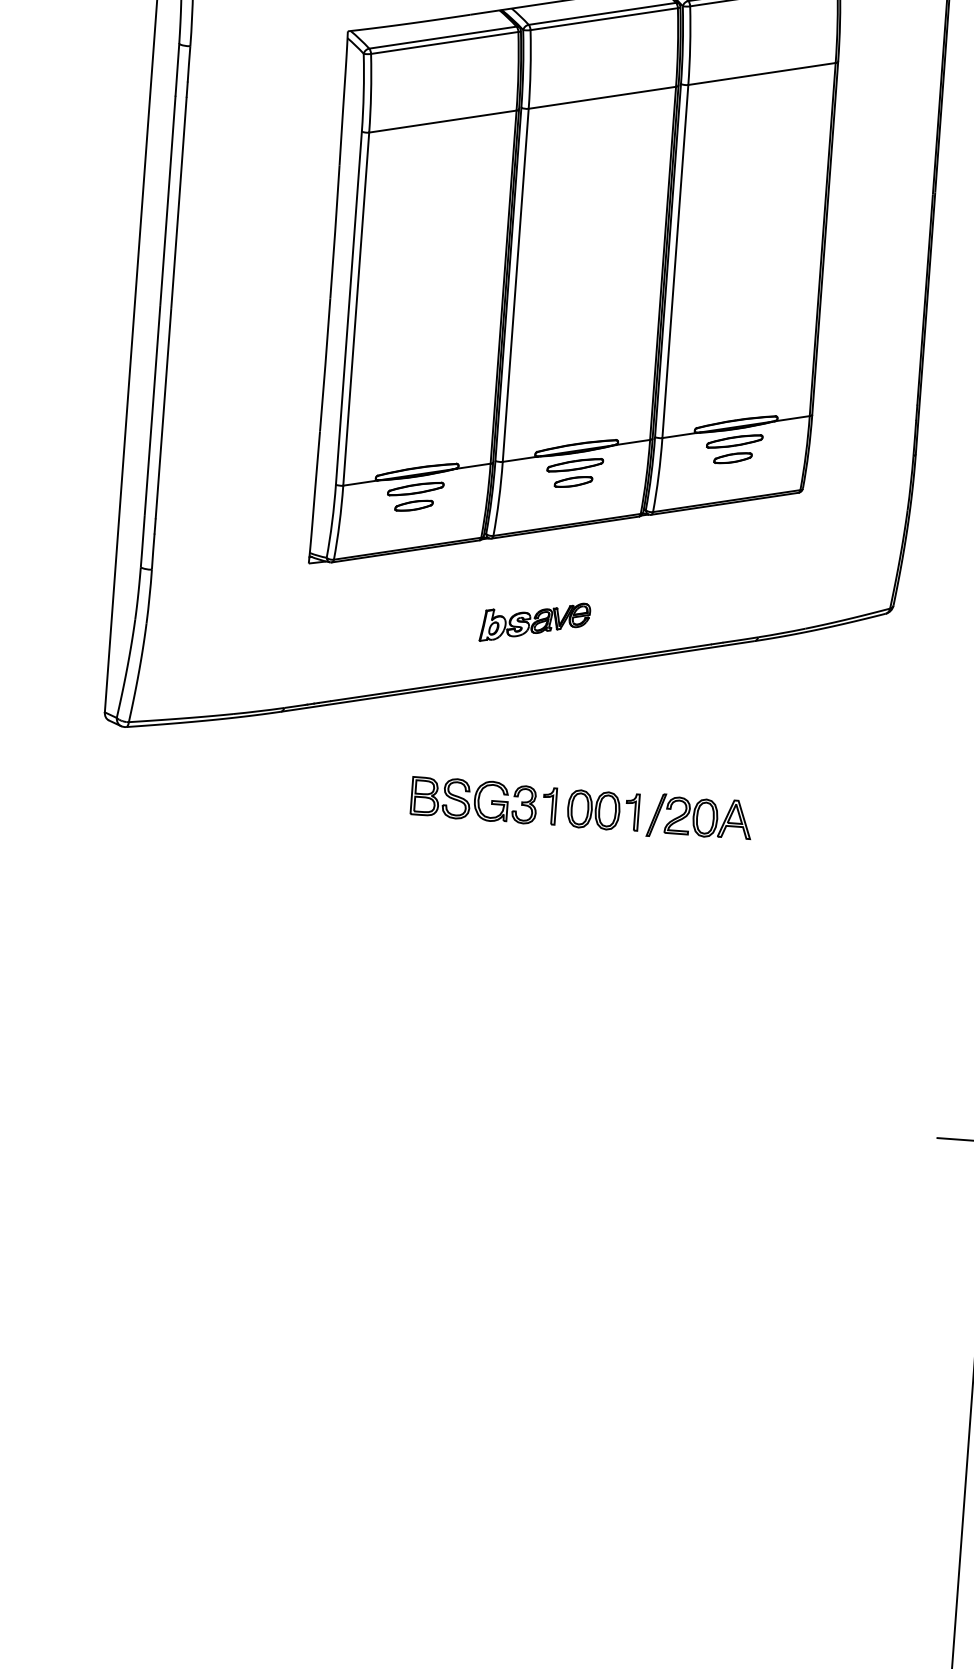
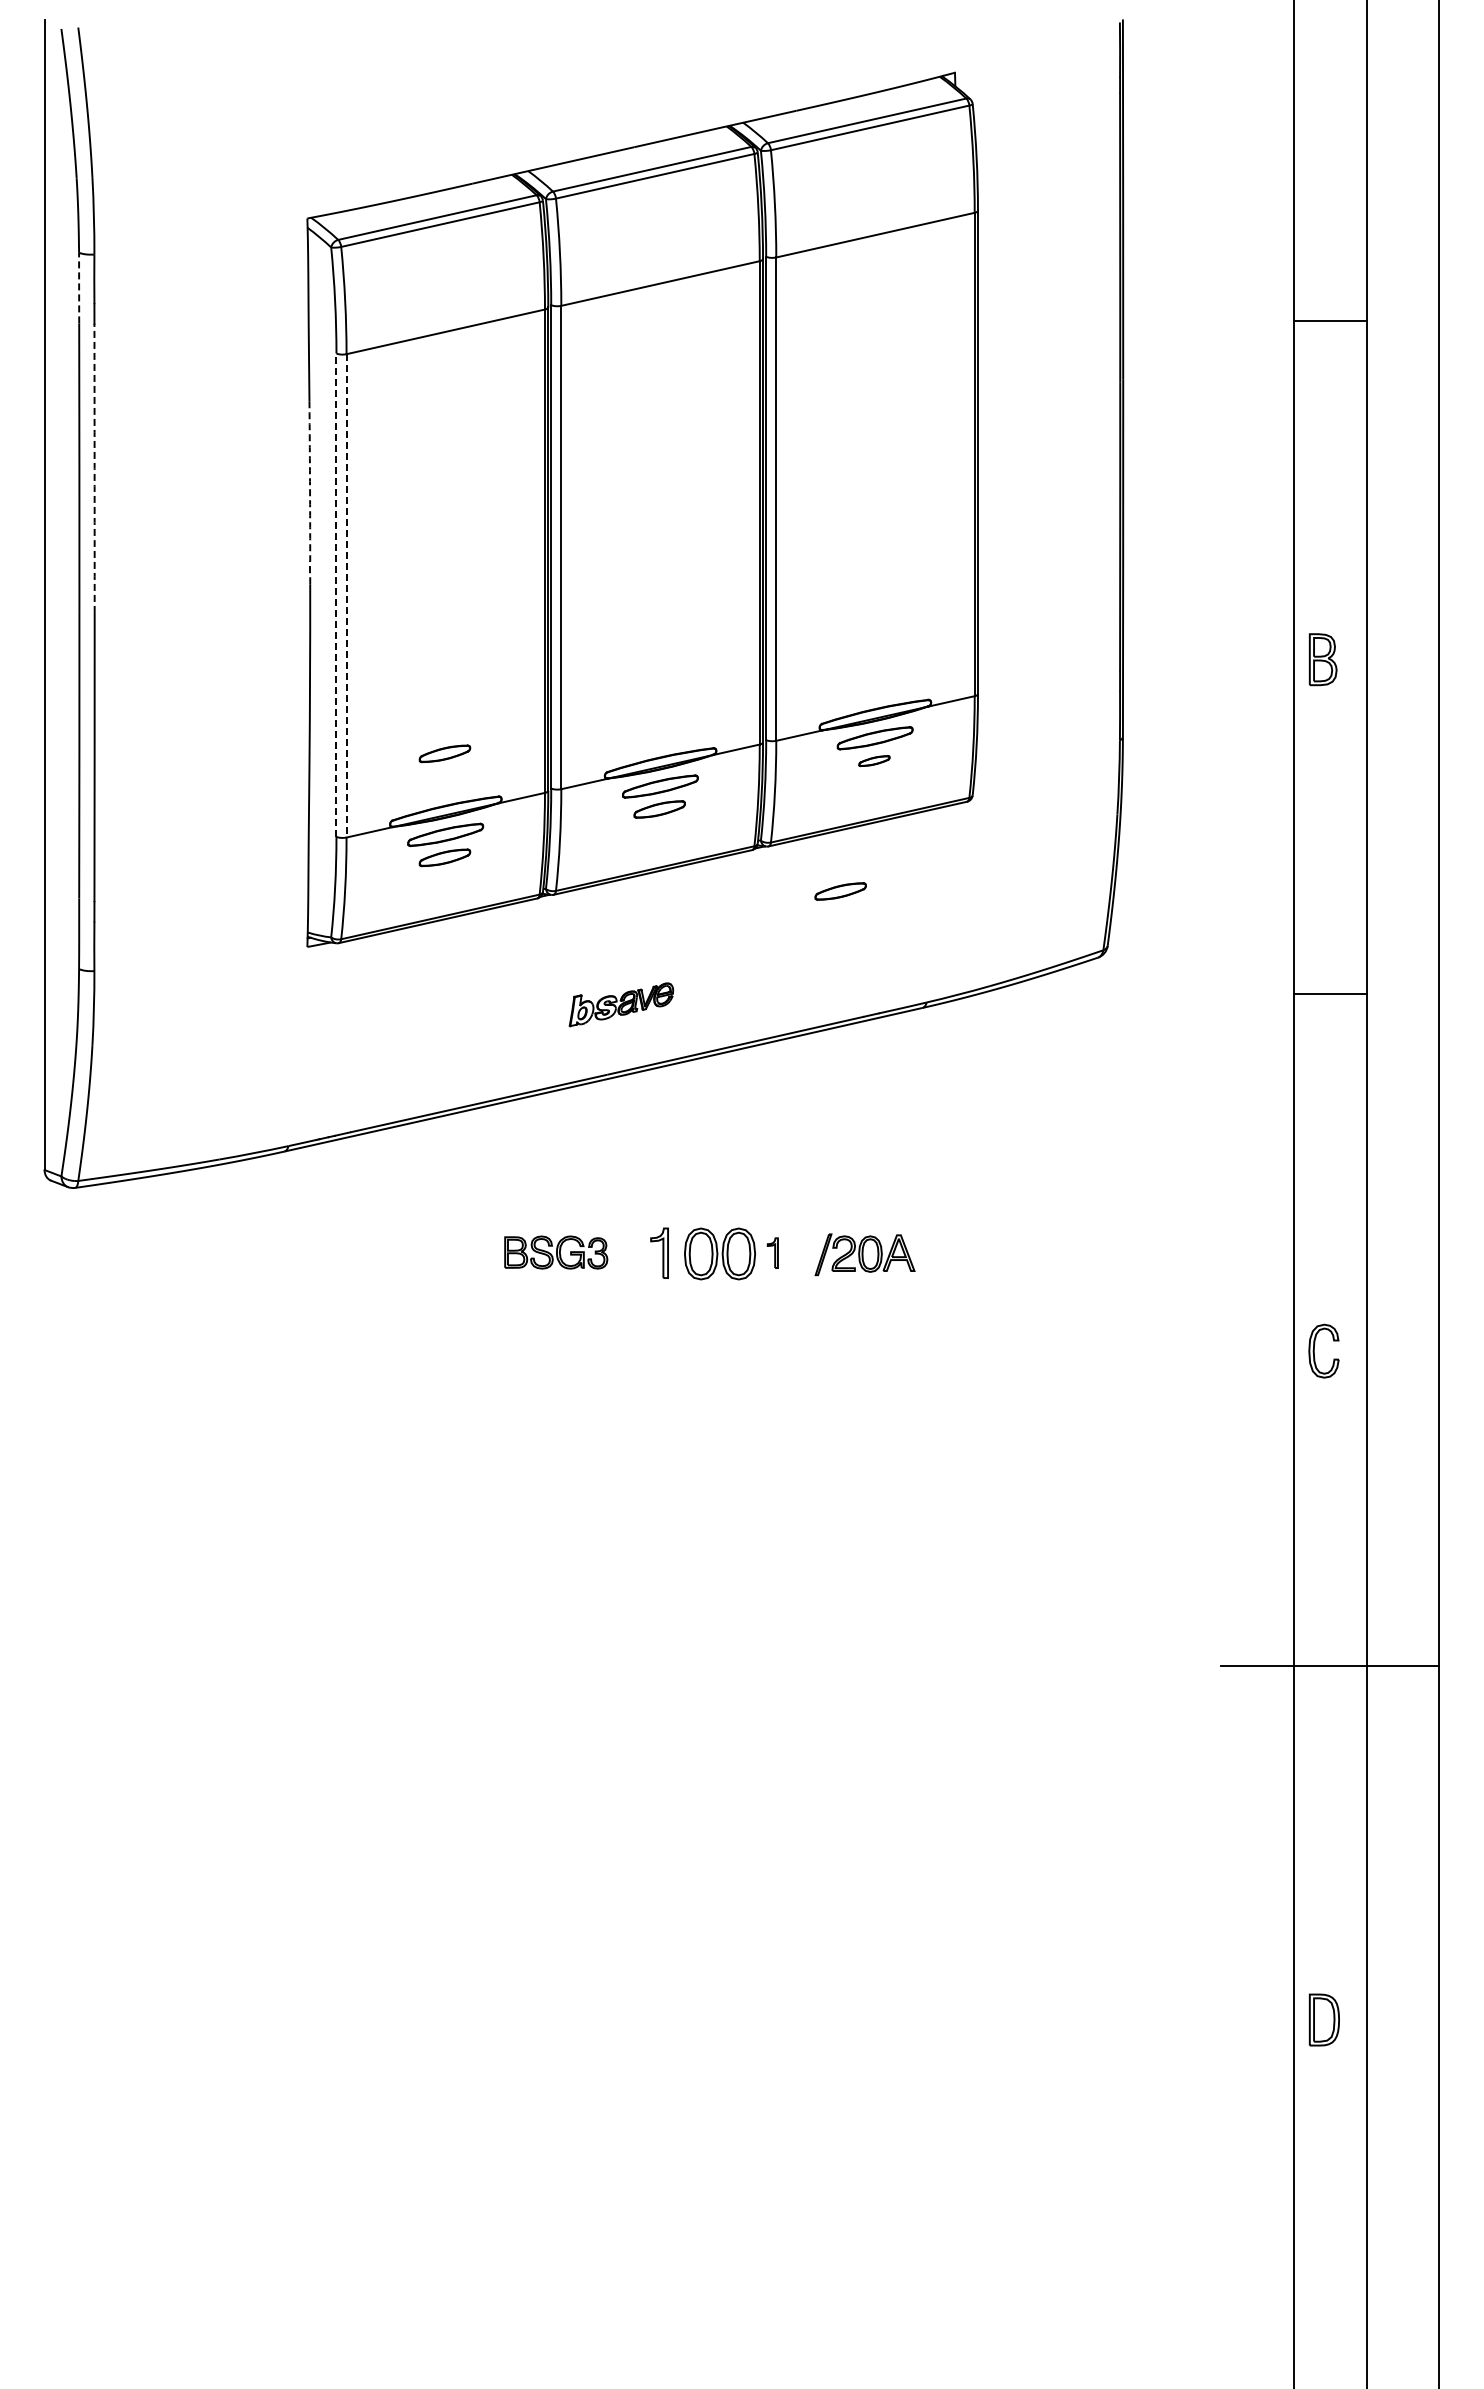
line: (177, 69) -> (79, 287), solid -> dashed
arc: (178, 202) -> (94, 468), solid -> dashed
arc: (335, 231) -> (310, 492), solid -> dashed
line: (348, 308) -> (336, 595), solid -> dashed
line: (356, 308) -> (346, 595), solid -> dashed
part: (419, 429) -> (444, 753), added
part: (733, 457) -> (874, 760), size x0.6
part: (701, 551) -> (840, 891), added
part: (535, 622) -> (621, 1004), size x0.7
part: (474, 800) -> (556, 1252), size x0.6
part: (632, 811) -> (772, 1252), size x0.6
part: (699, 818) -> (864, 1254), size x0.7

